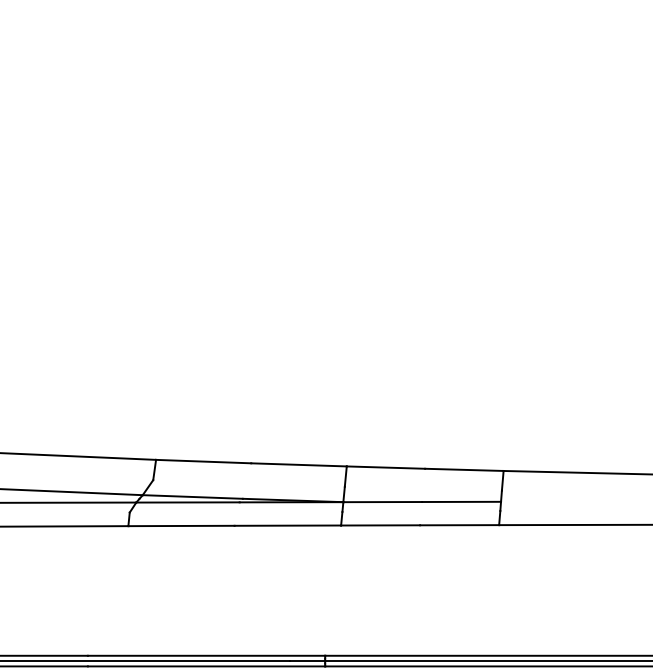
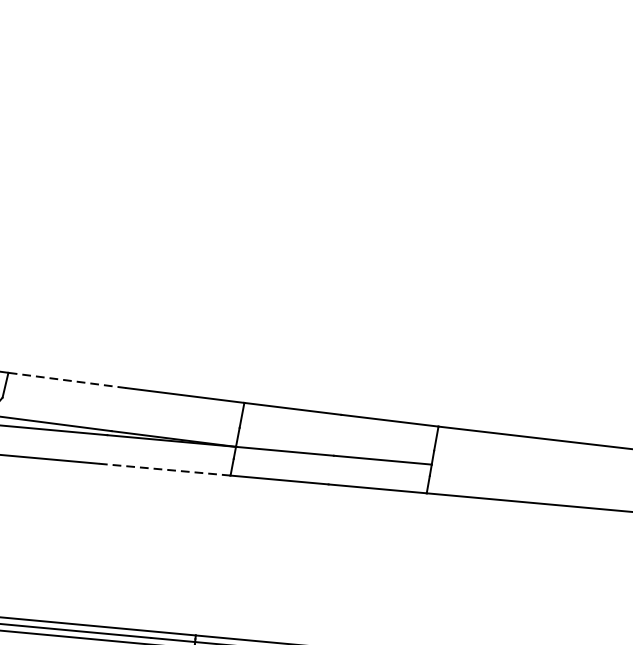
line: (203, 461) -> (67, 380), solid -> dashed
line: (287, 525) -> (164, 469), solid -> dashed

